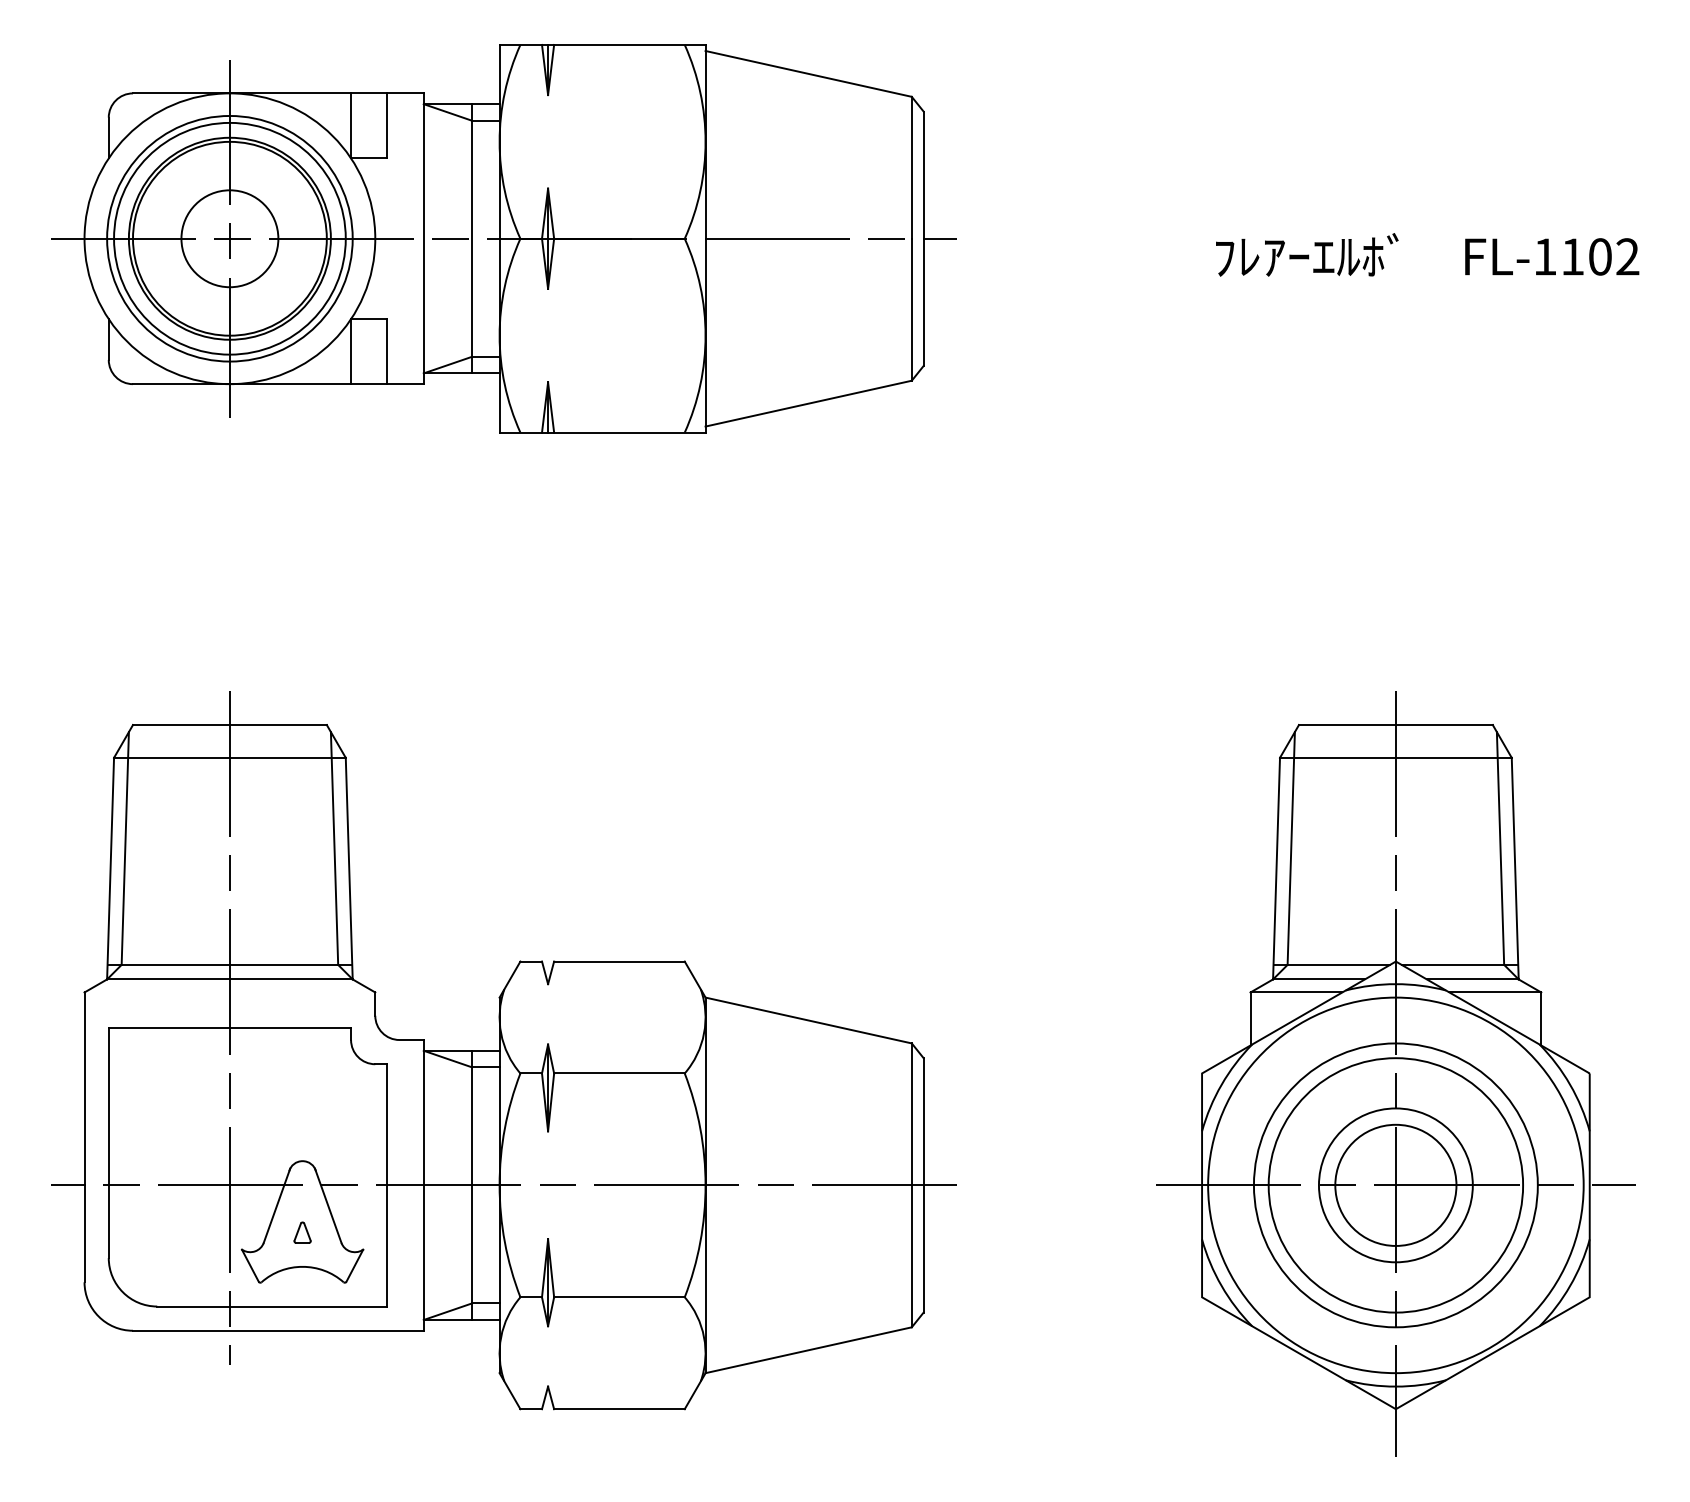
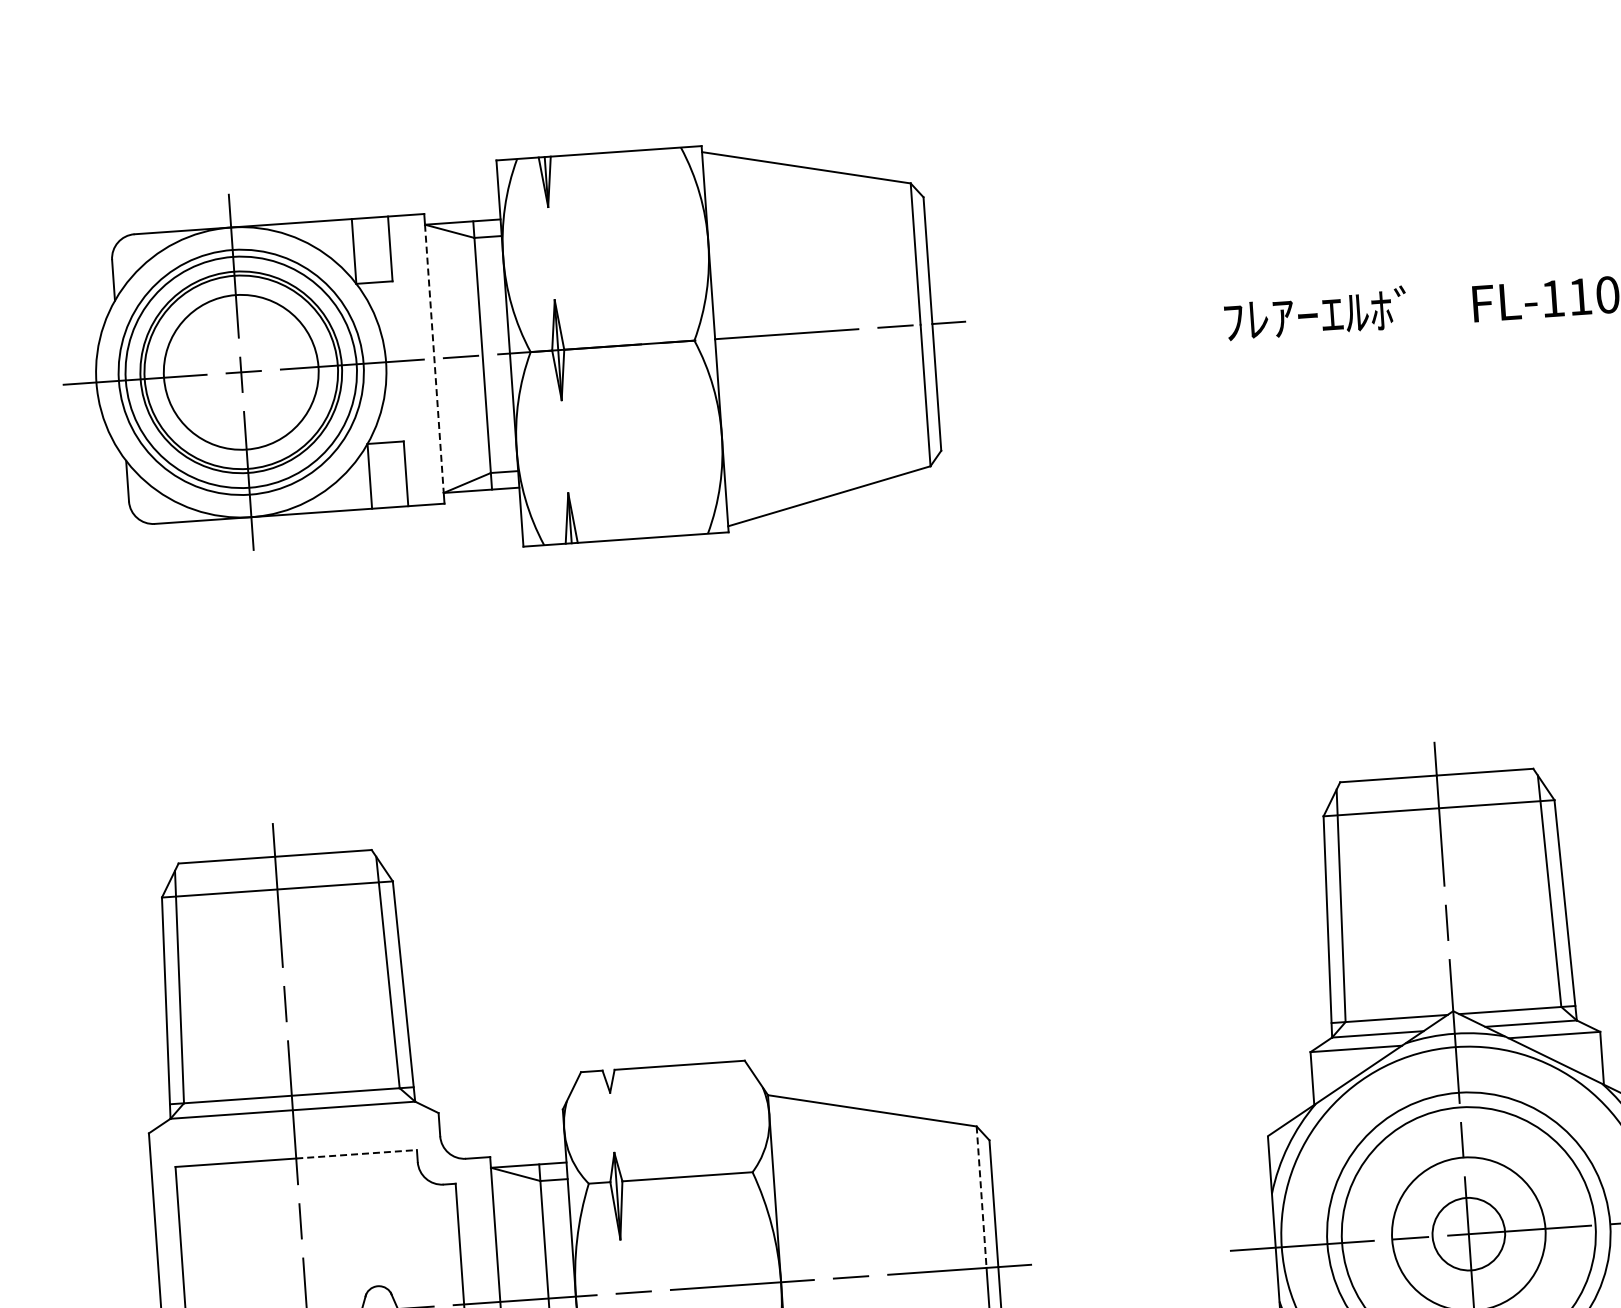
circle: (229, 238) -> (240, 372), size x1.6
line: (423, 238) -> (434, 358), solid -> dashed
line: (290, 1027) -> (356, 1153), solid -> dashed
line: (911, 1114) -> (981, 1197), solid -> dashed
circle: (1395, 1184) -> (1468, 1233), size x0.6

